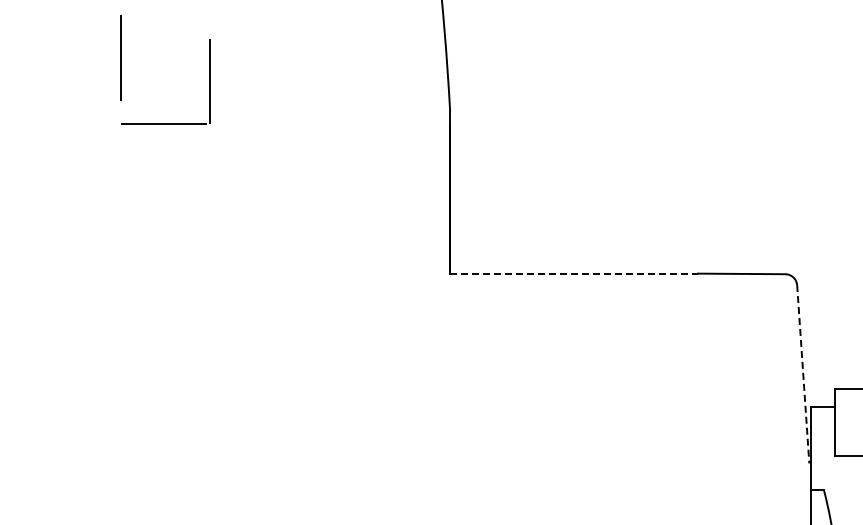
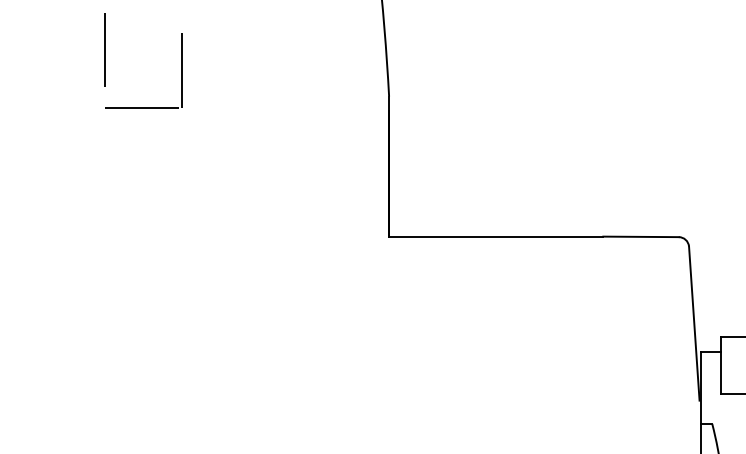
line: (574, 273) -> (496, 236), dashed -> solid
line: (803, 374) -> (694, 323), dashed -> solid

